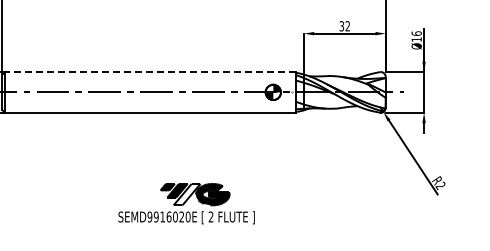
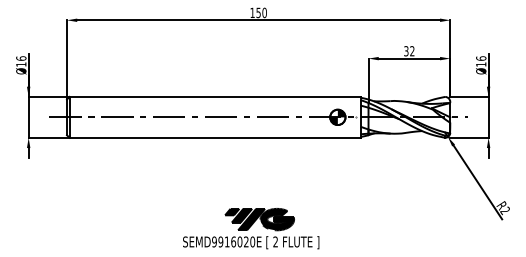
line: (150, 71) -> (215, 96), dashed -> solid
fill: (186, 194) -> (251, 219), added

